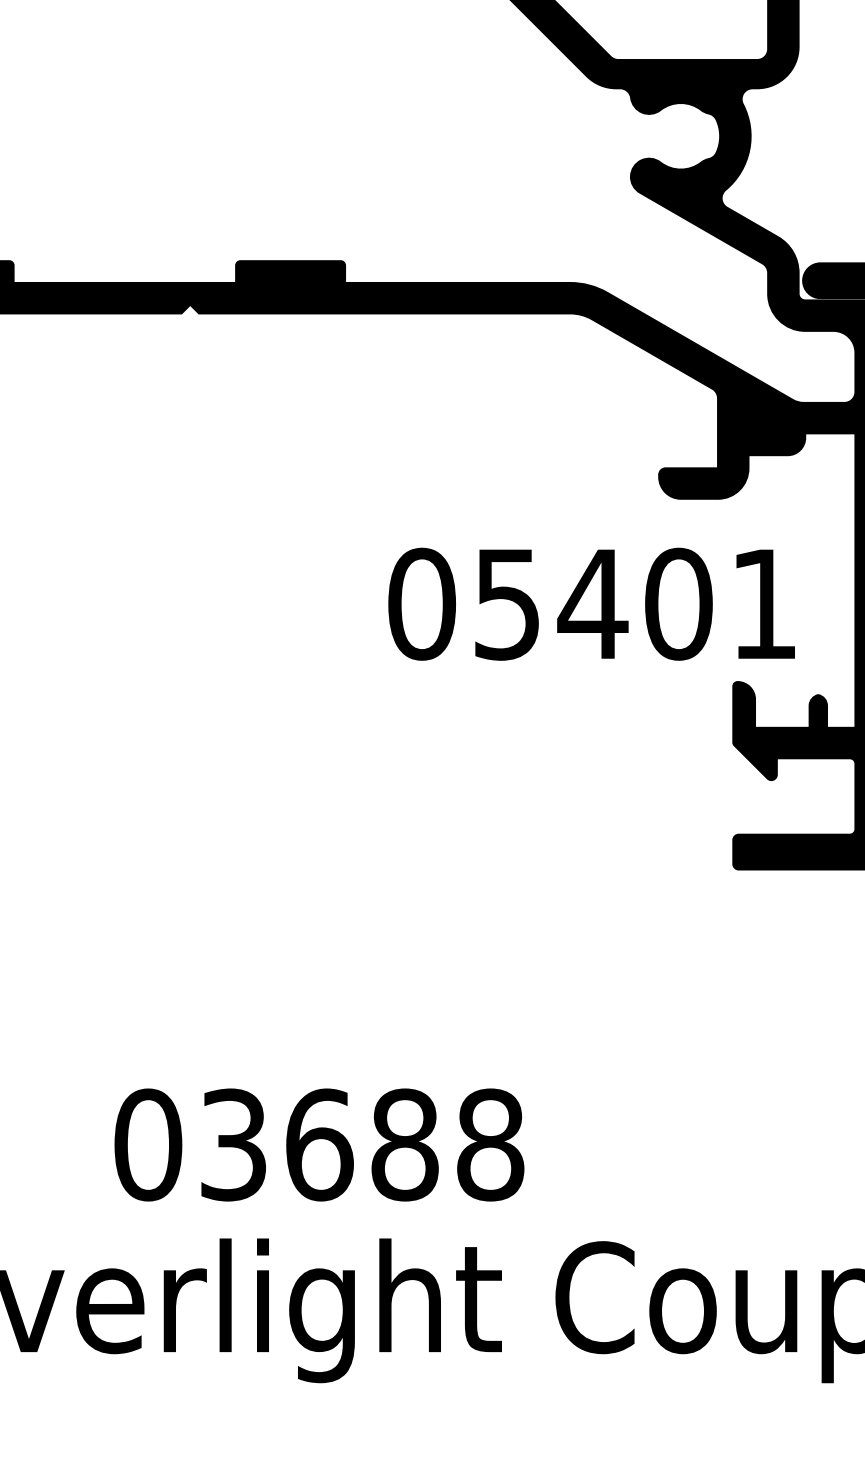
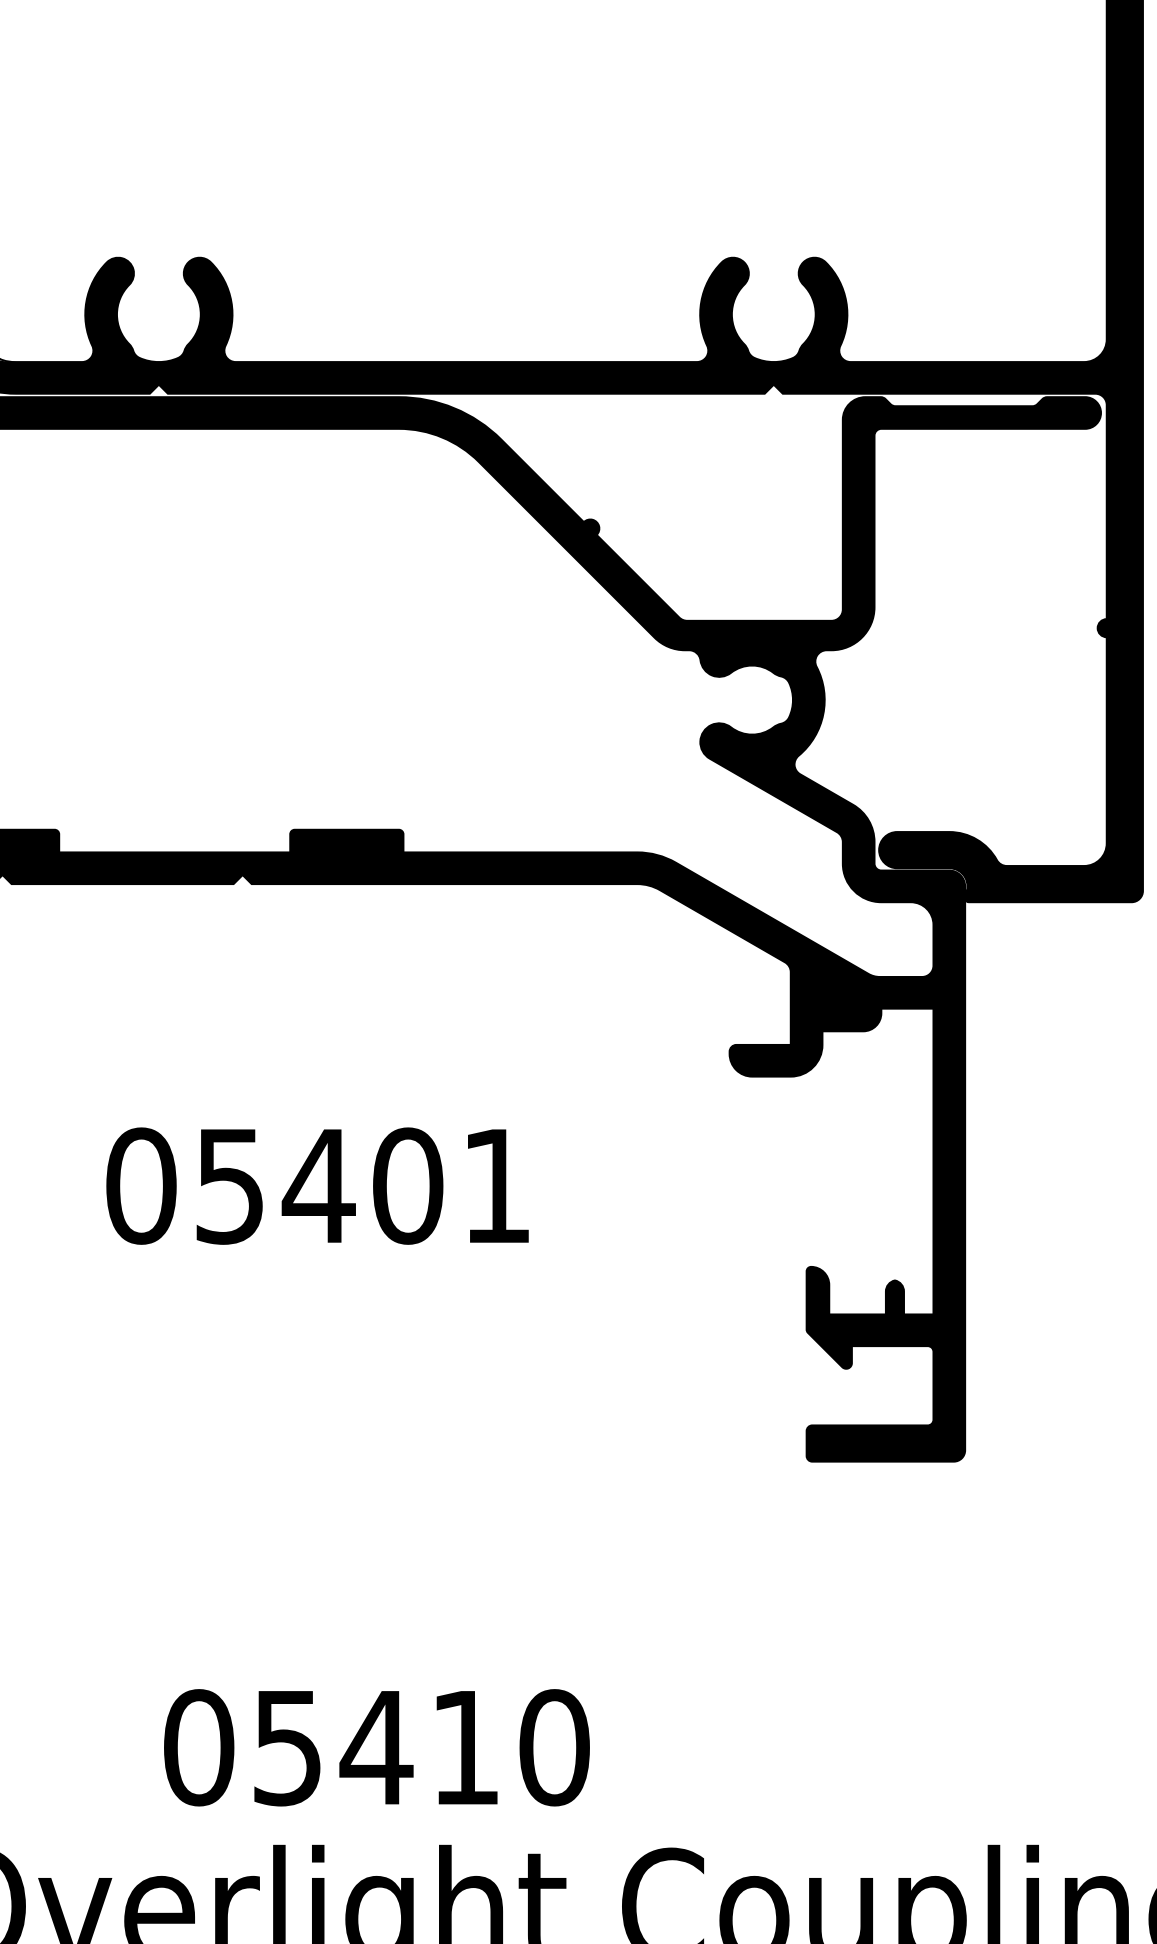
text: (591, 603) -> (317, 1185), moved
text: (362, 1144) -> (421, 1747), 03688 -> 05410

